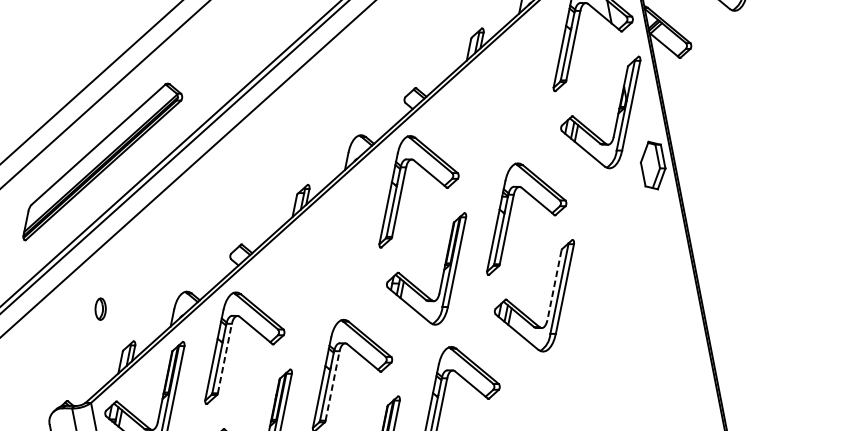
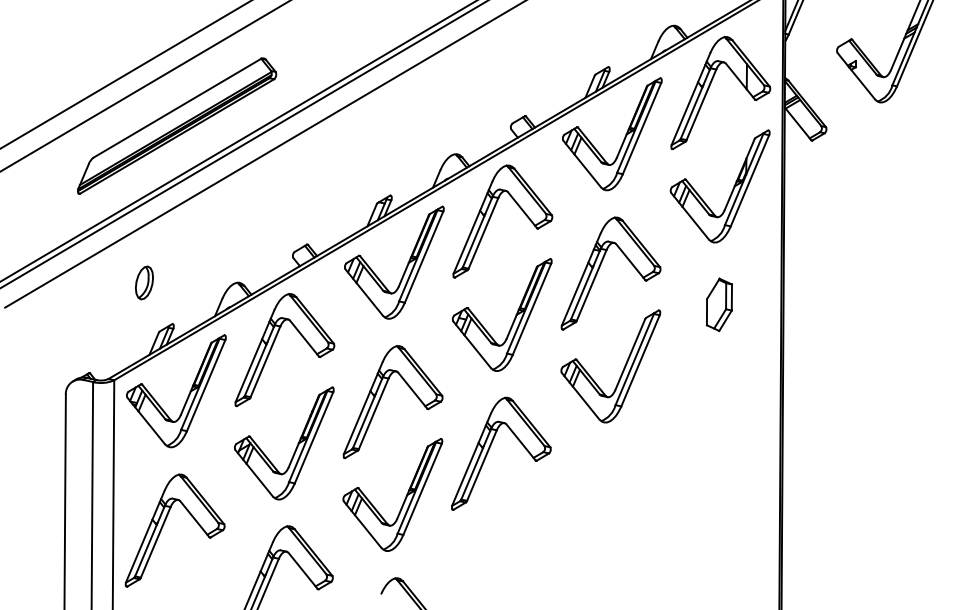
part: (508, 91) -> (623, 139), added
part: (652, 165) -> (718, 304), moved
part: (334, 247) -> (405, 267), added
line: (554, 286) -> (630, 355), dashed -> solid
part: (100, 308) -> (144, 282), size x1.43
line: (224, 358) -> (265, 361), dashed -> solid
line: (332, 385) -> (373, 413), dashed -> solid

